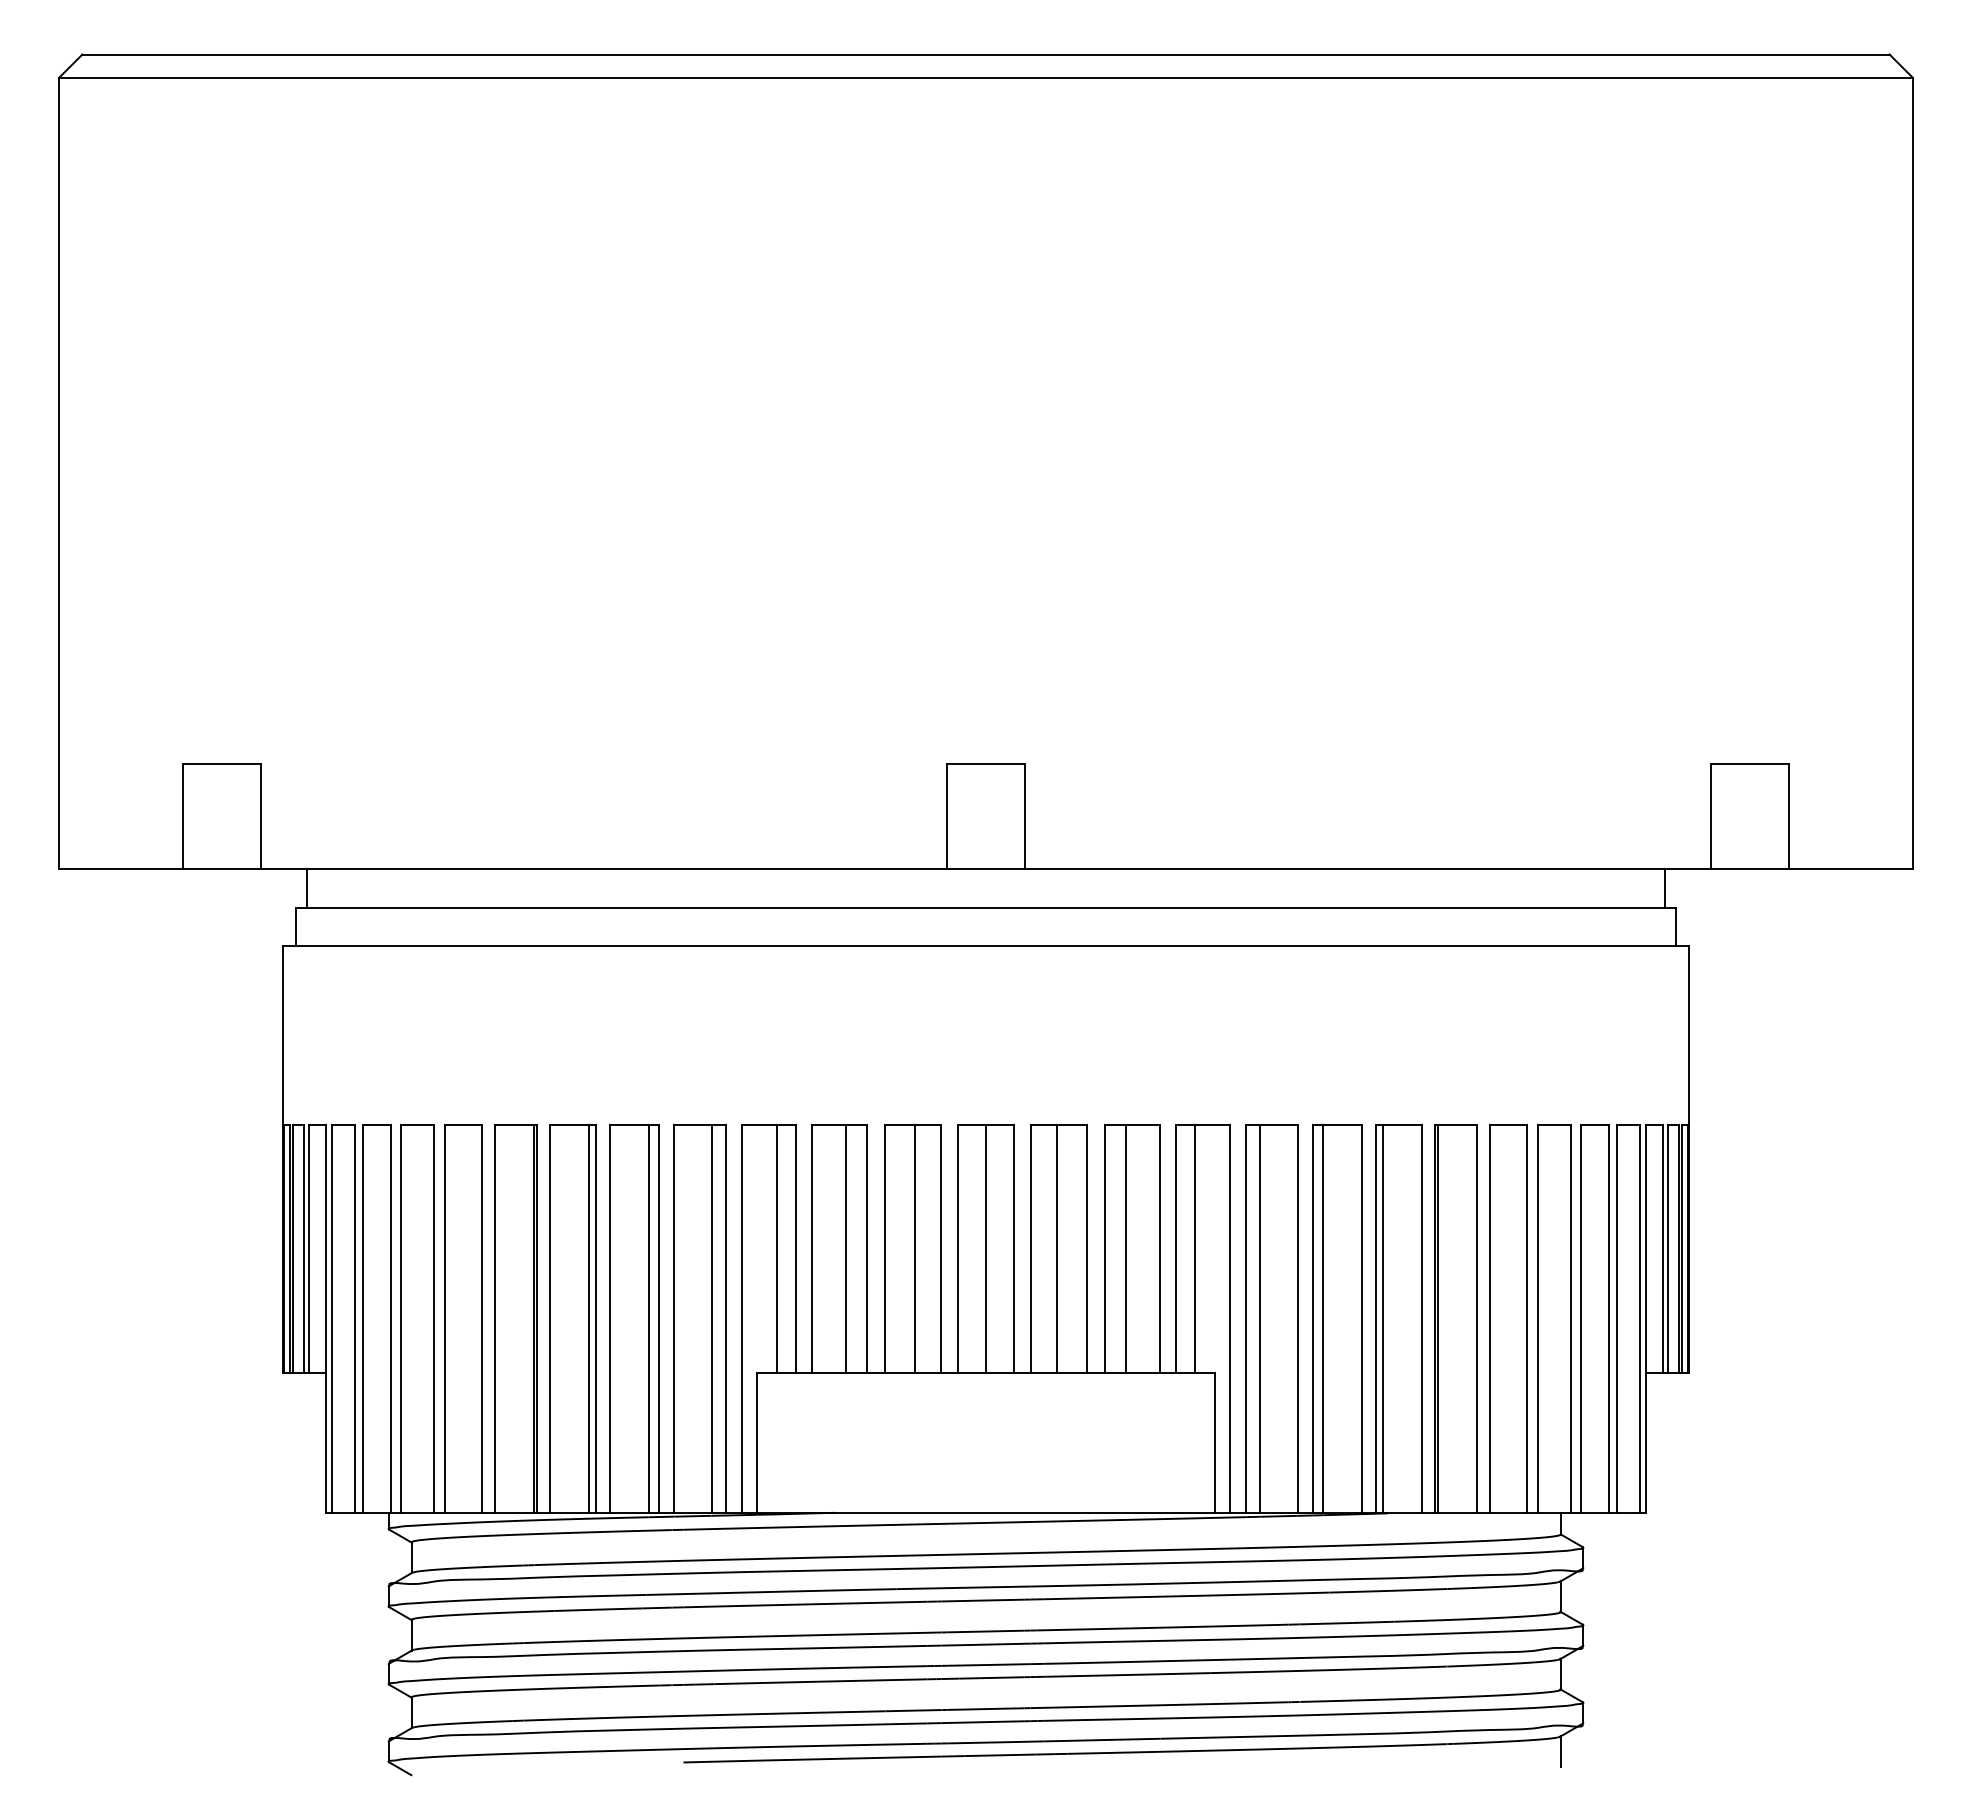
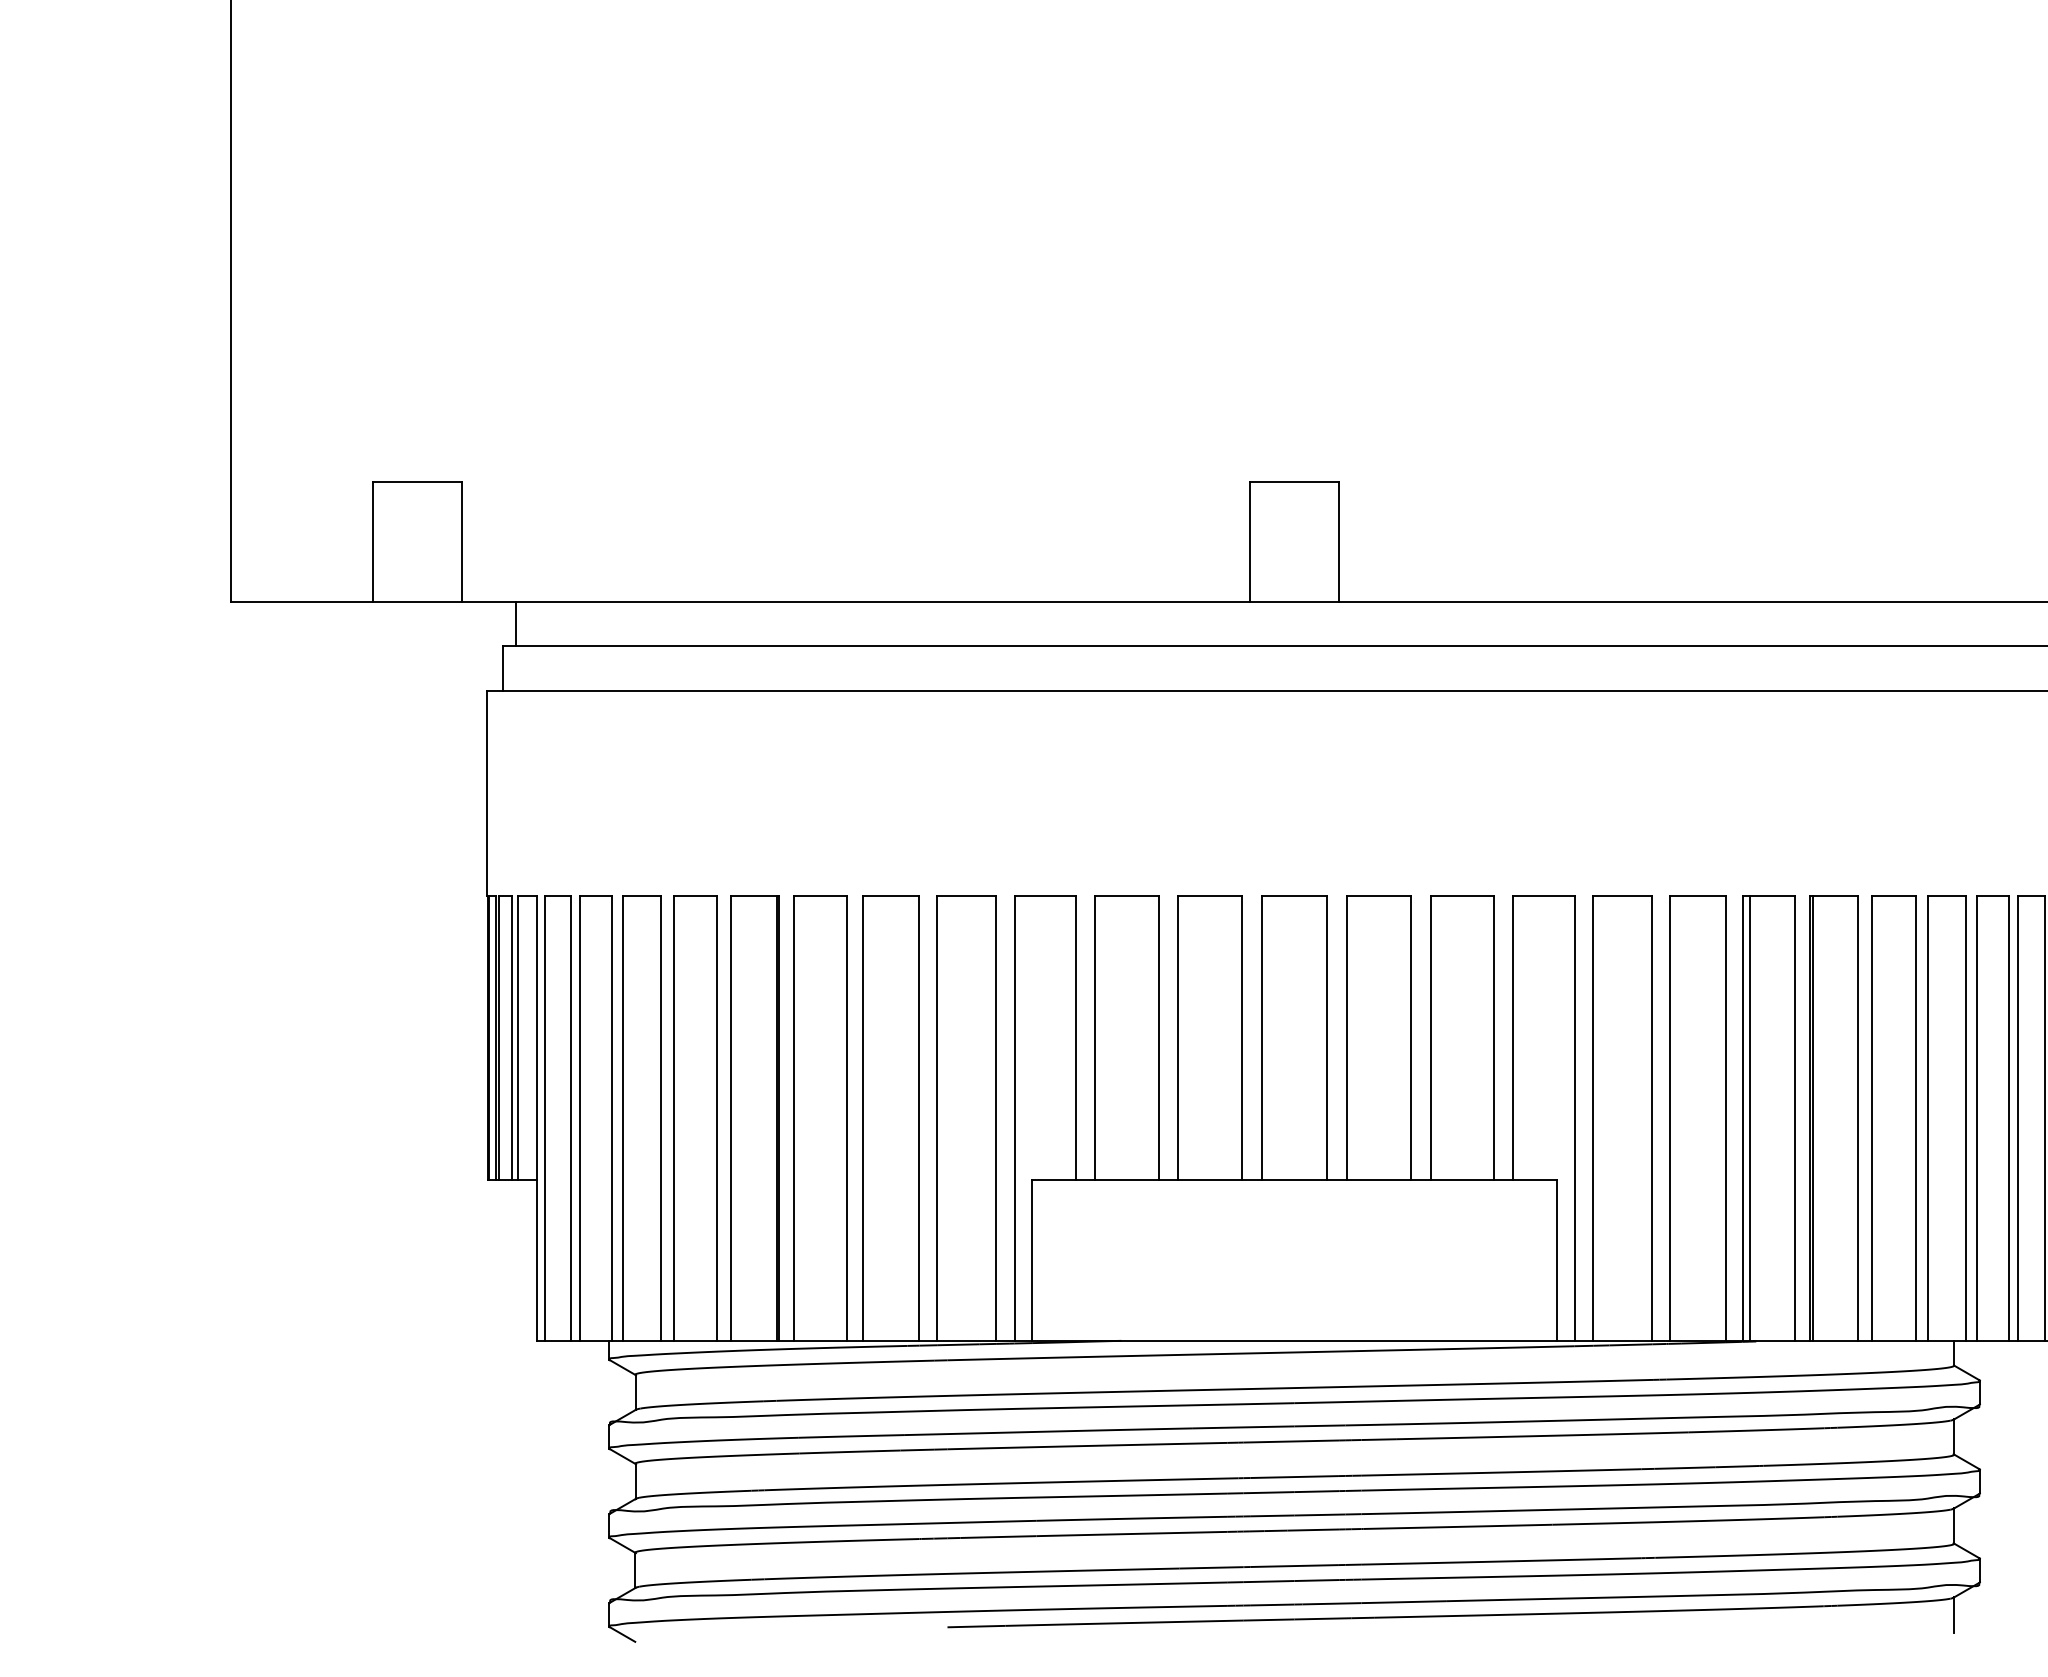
line: (777, 1248) -> (1055, 1037), removed
line: (845, 1248) -> (1133, 1037), removed
line: (915, 1248) -> (1213, 1037), removed
line: (986, 1248) -> (1295, 1037), removed
line: (1056, 1248) -> (1375, 1037), removed
line: (1126, 1248) -> (1455, 1037), removed
line: (1194, 1248) -> (1533, 1037), removed
line: (589, 1318) -> (839, 1117), removed
line: (648, 1318) -> (907, 1117), removed
line: (711, 1318) -> (979, 1117), removed
line: (1260, 1318) -> (1609, 1117), removed
line: (1323, 1318) -> (1681, 1117), removed

